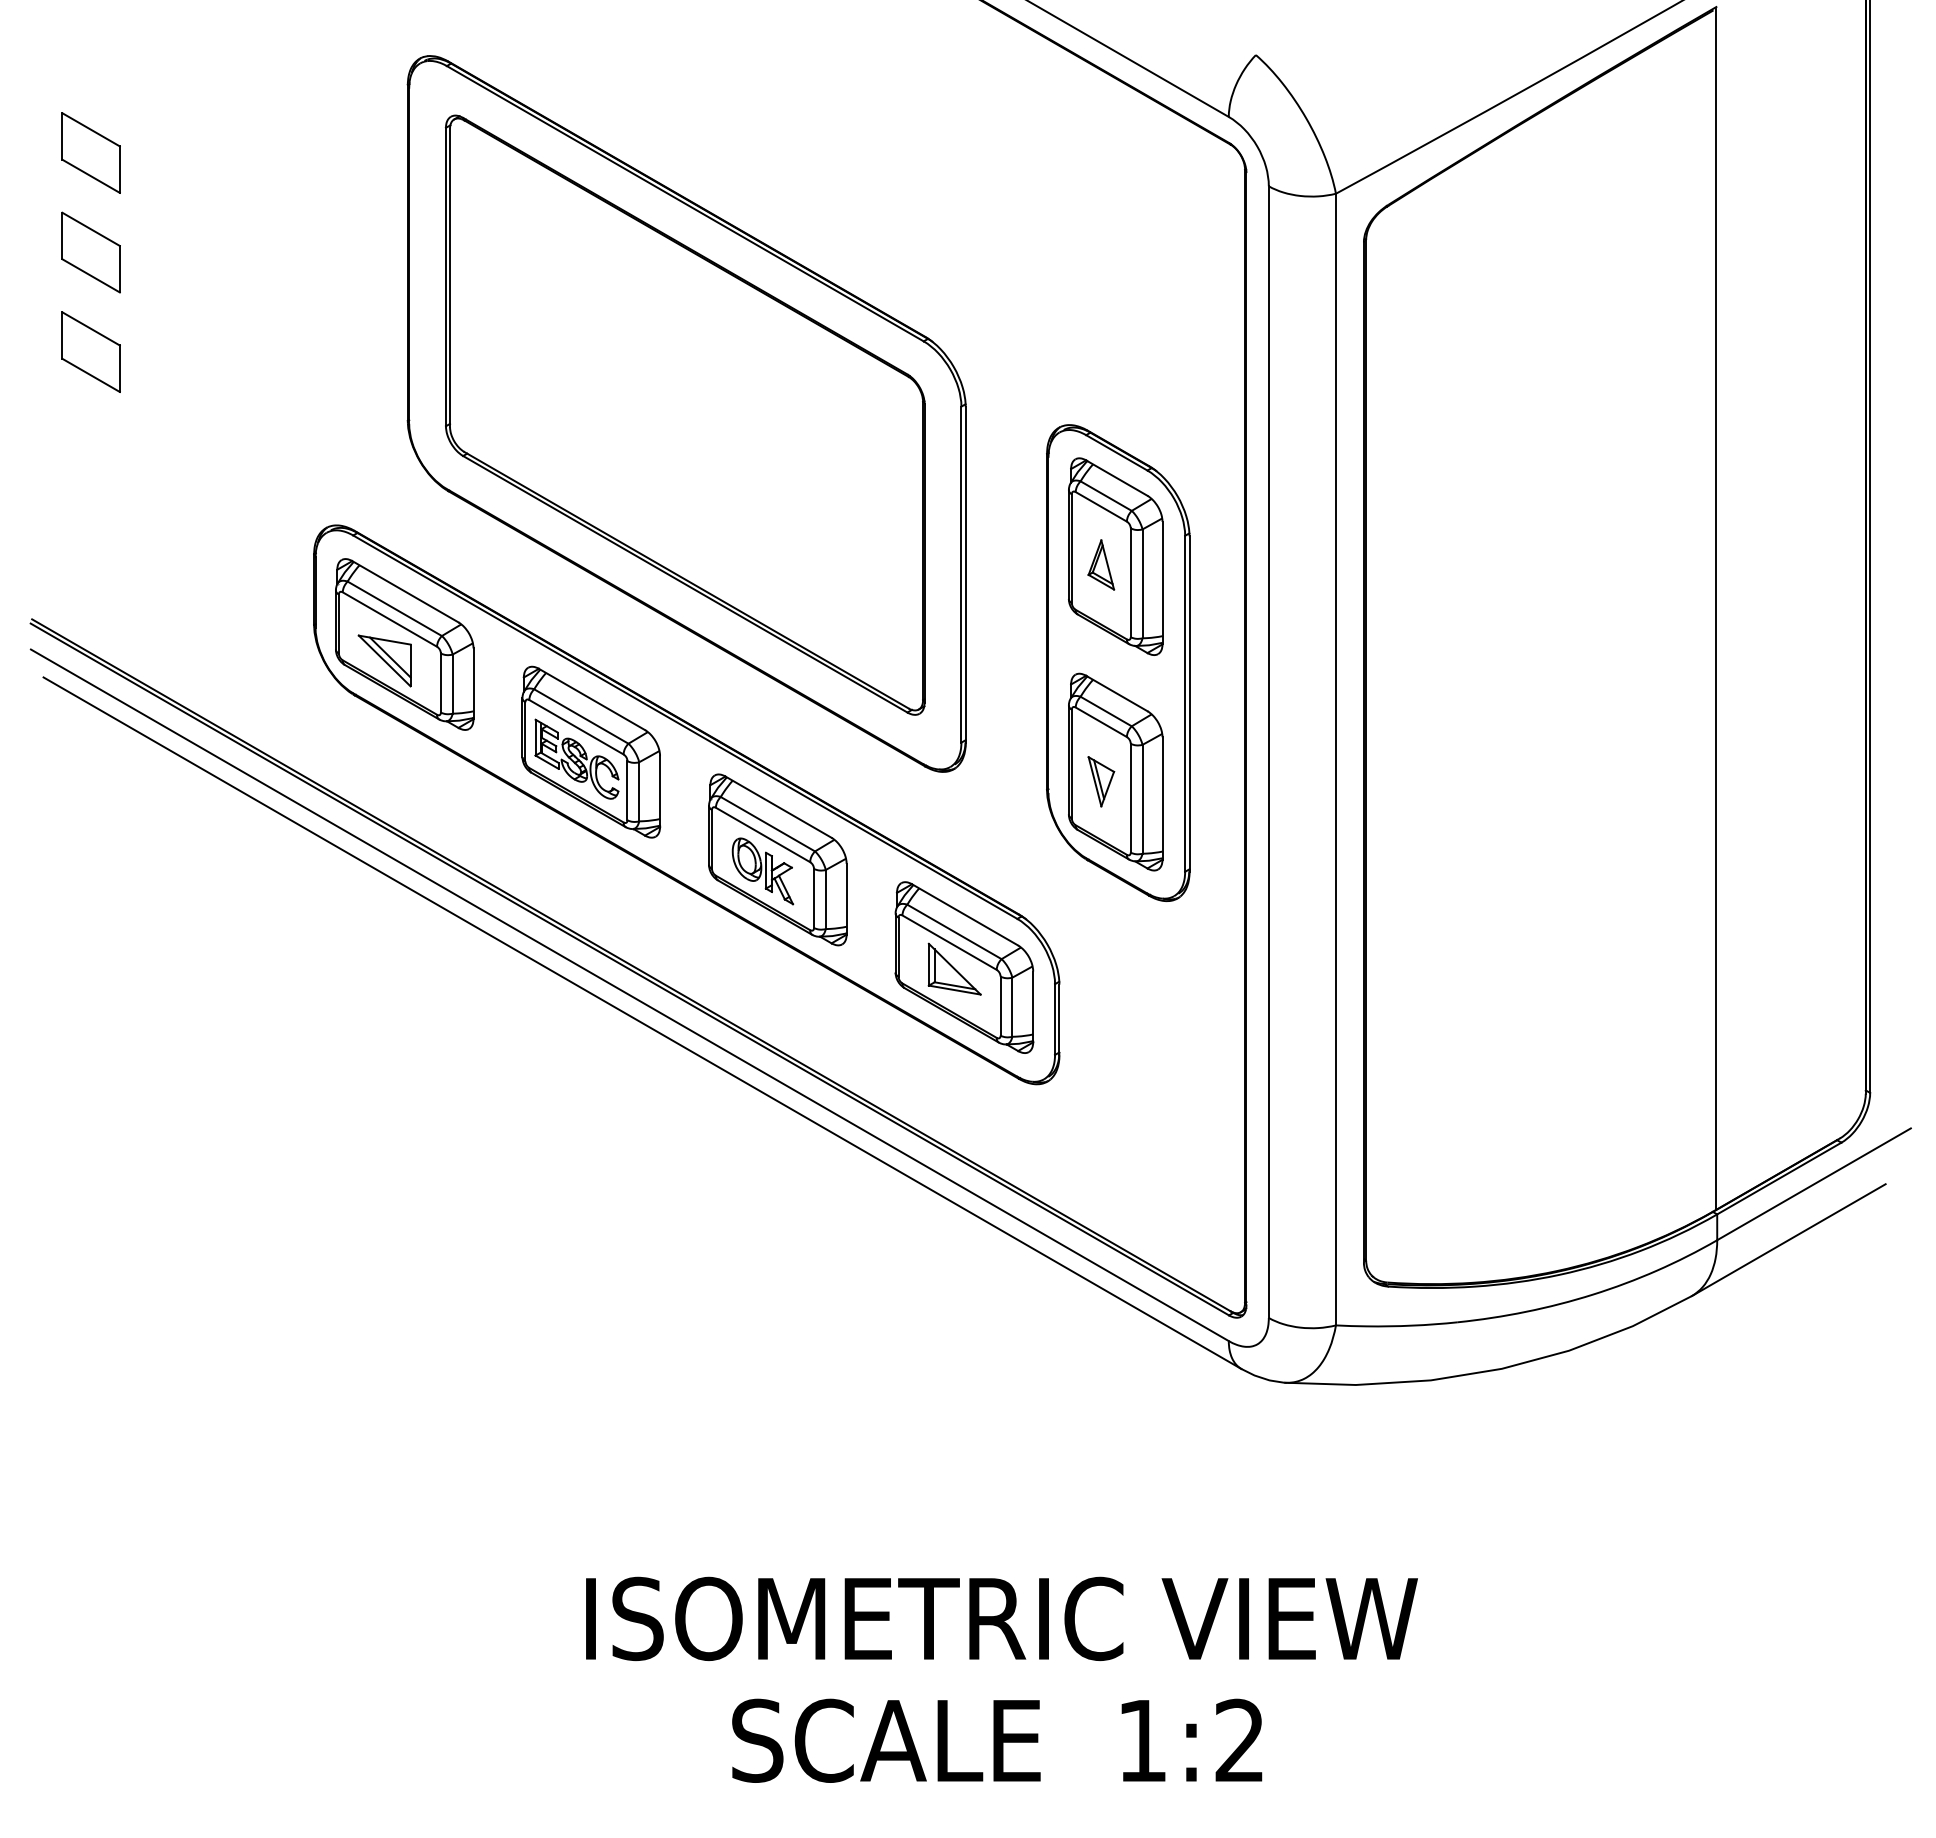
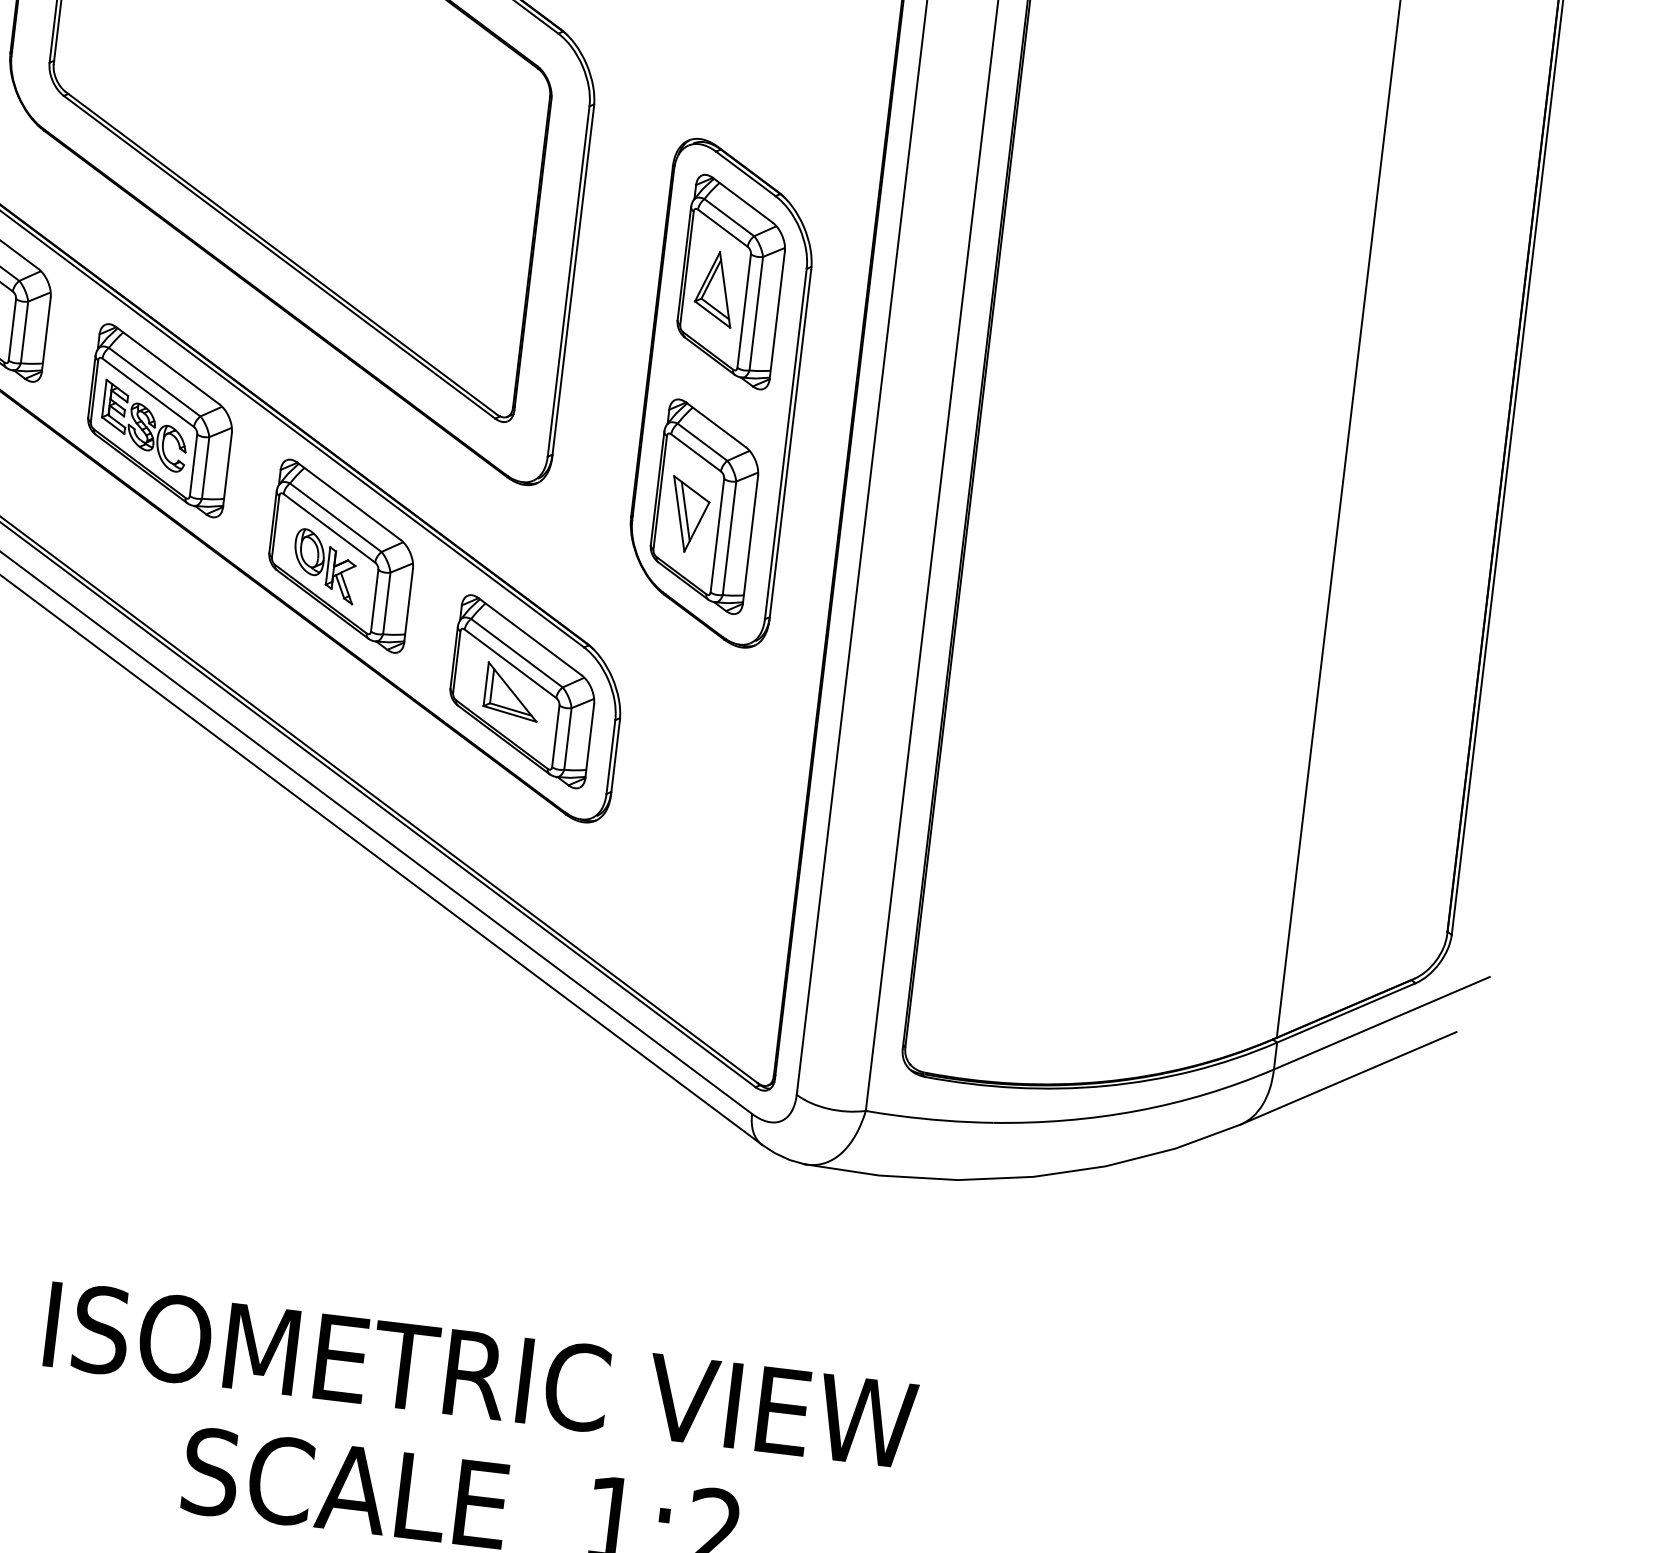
part: (1101, 564) -> (715, 288), size x1.43
part: (1101, 781) -> (688, 514), size x1.43

